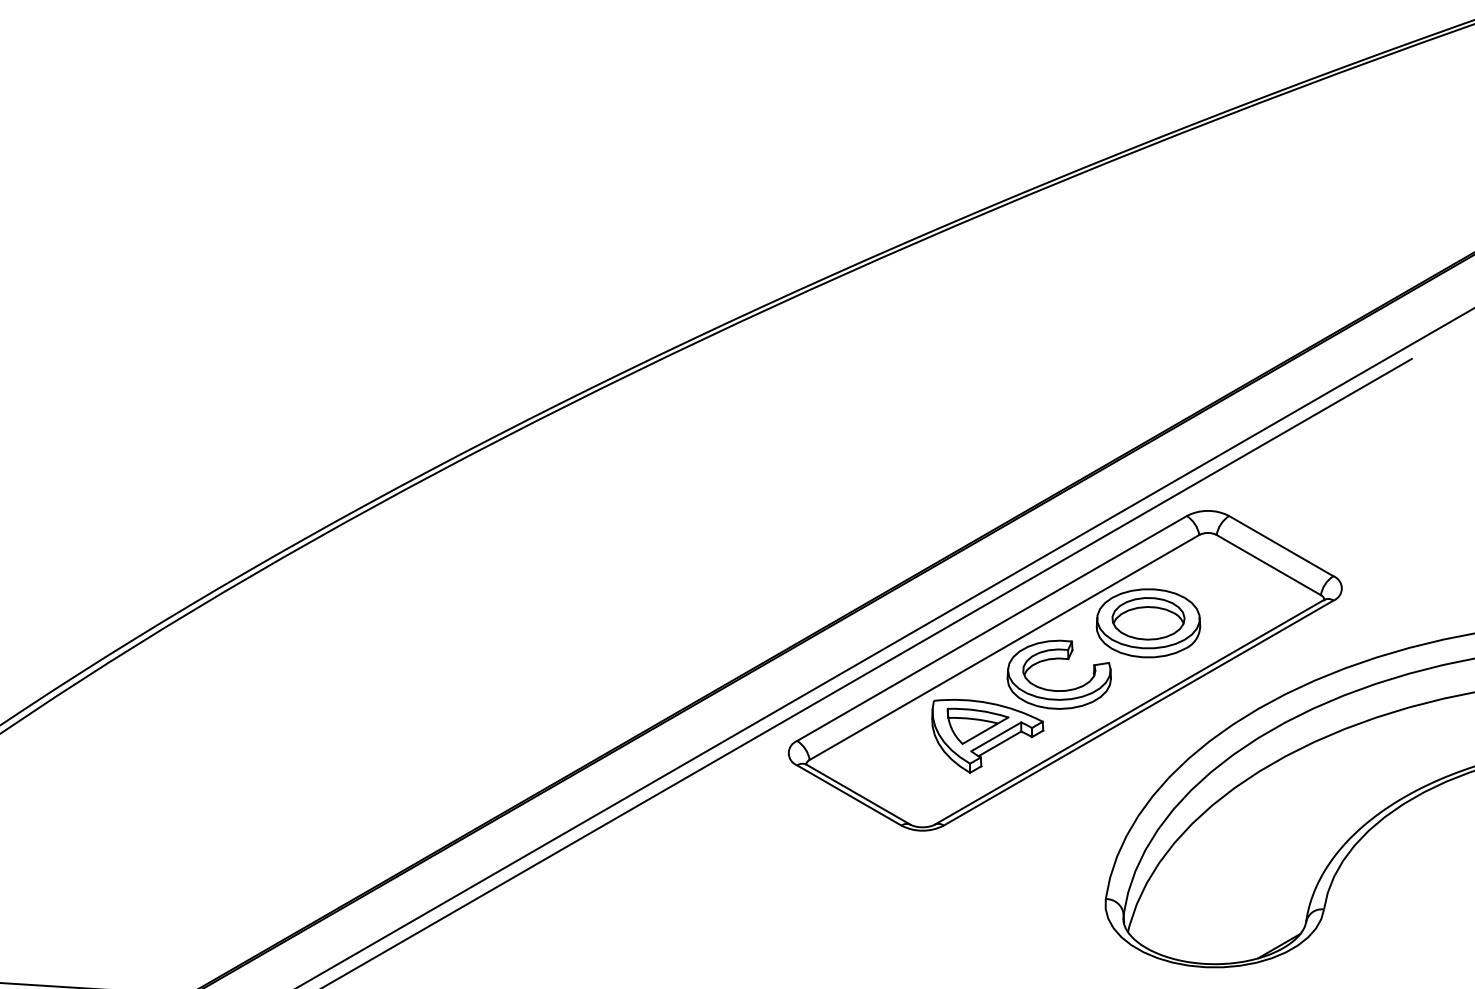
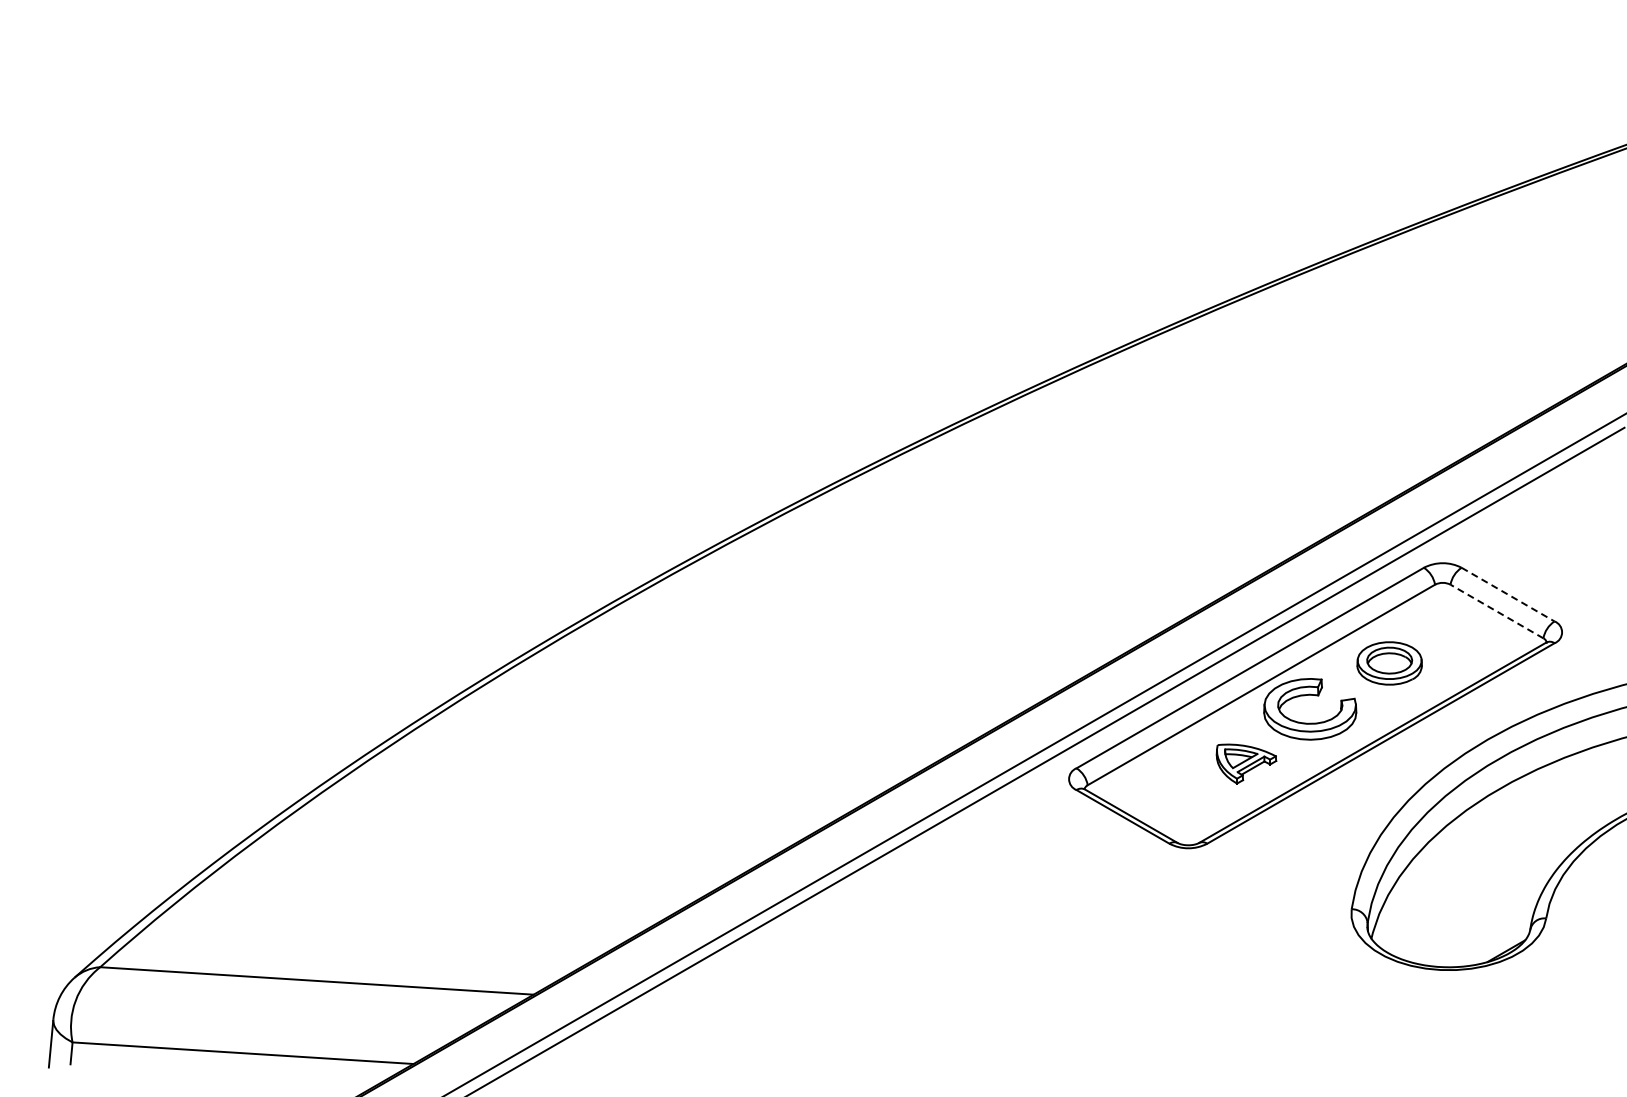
line: (1281, 545) -> (1508, 594), solid -> dashed
line: (1268, 565) -> (1496, 611), solid -> dashed
part: (1148, 623) -> (1389, 663), size x0.7
part: (987, 735) -> (1246, 763), size x0.6

